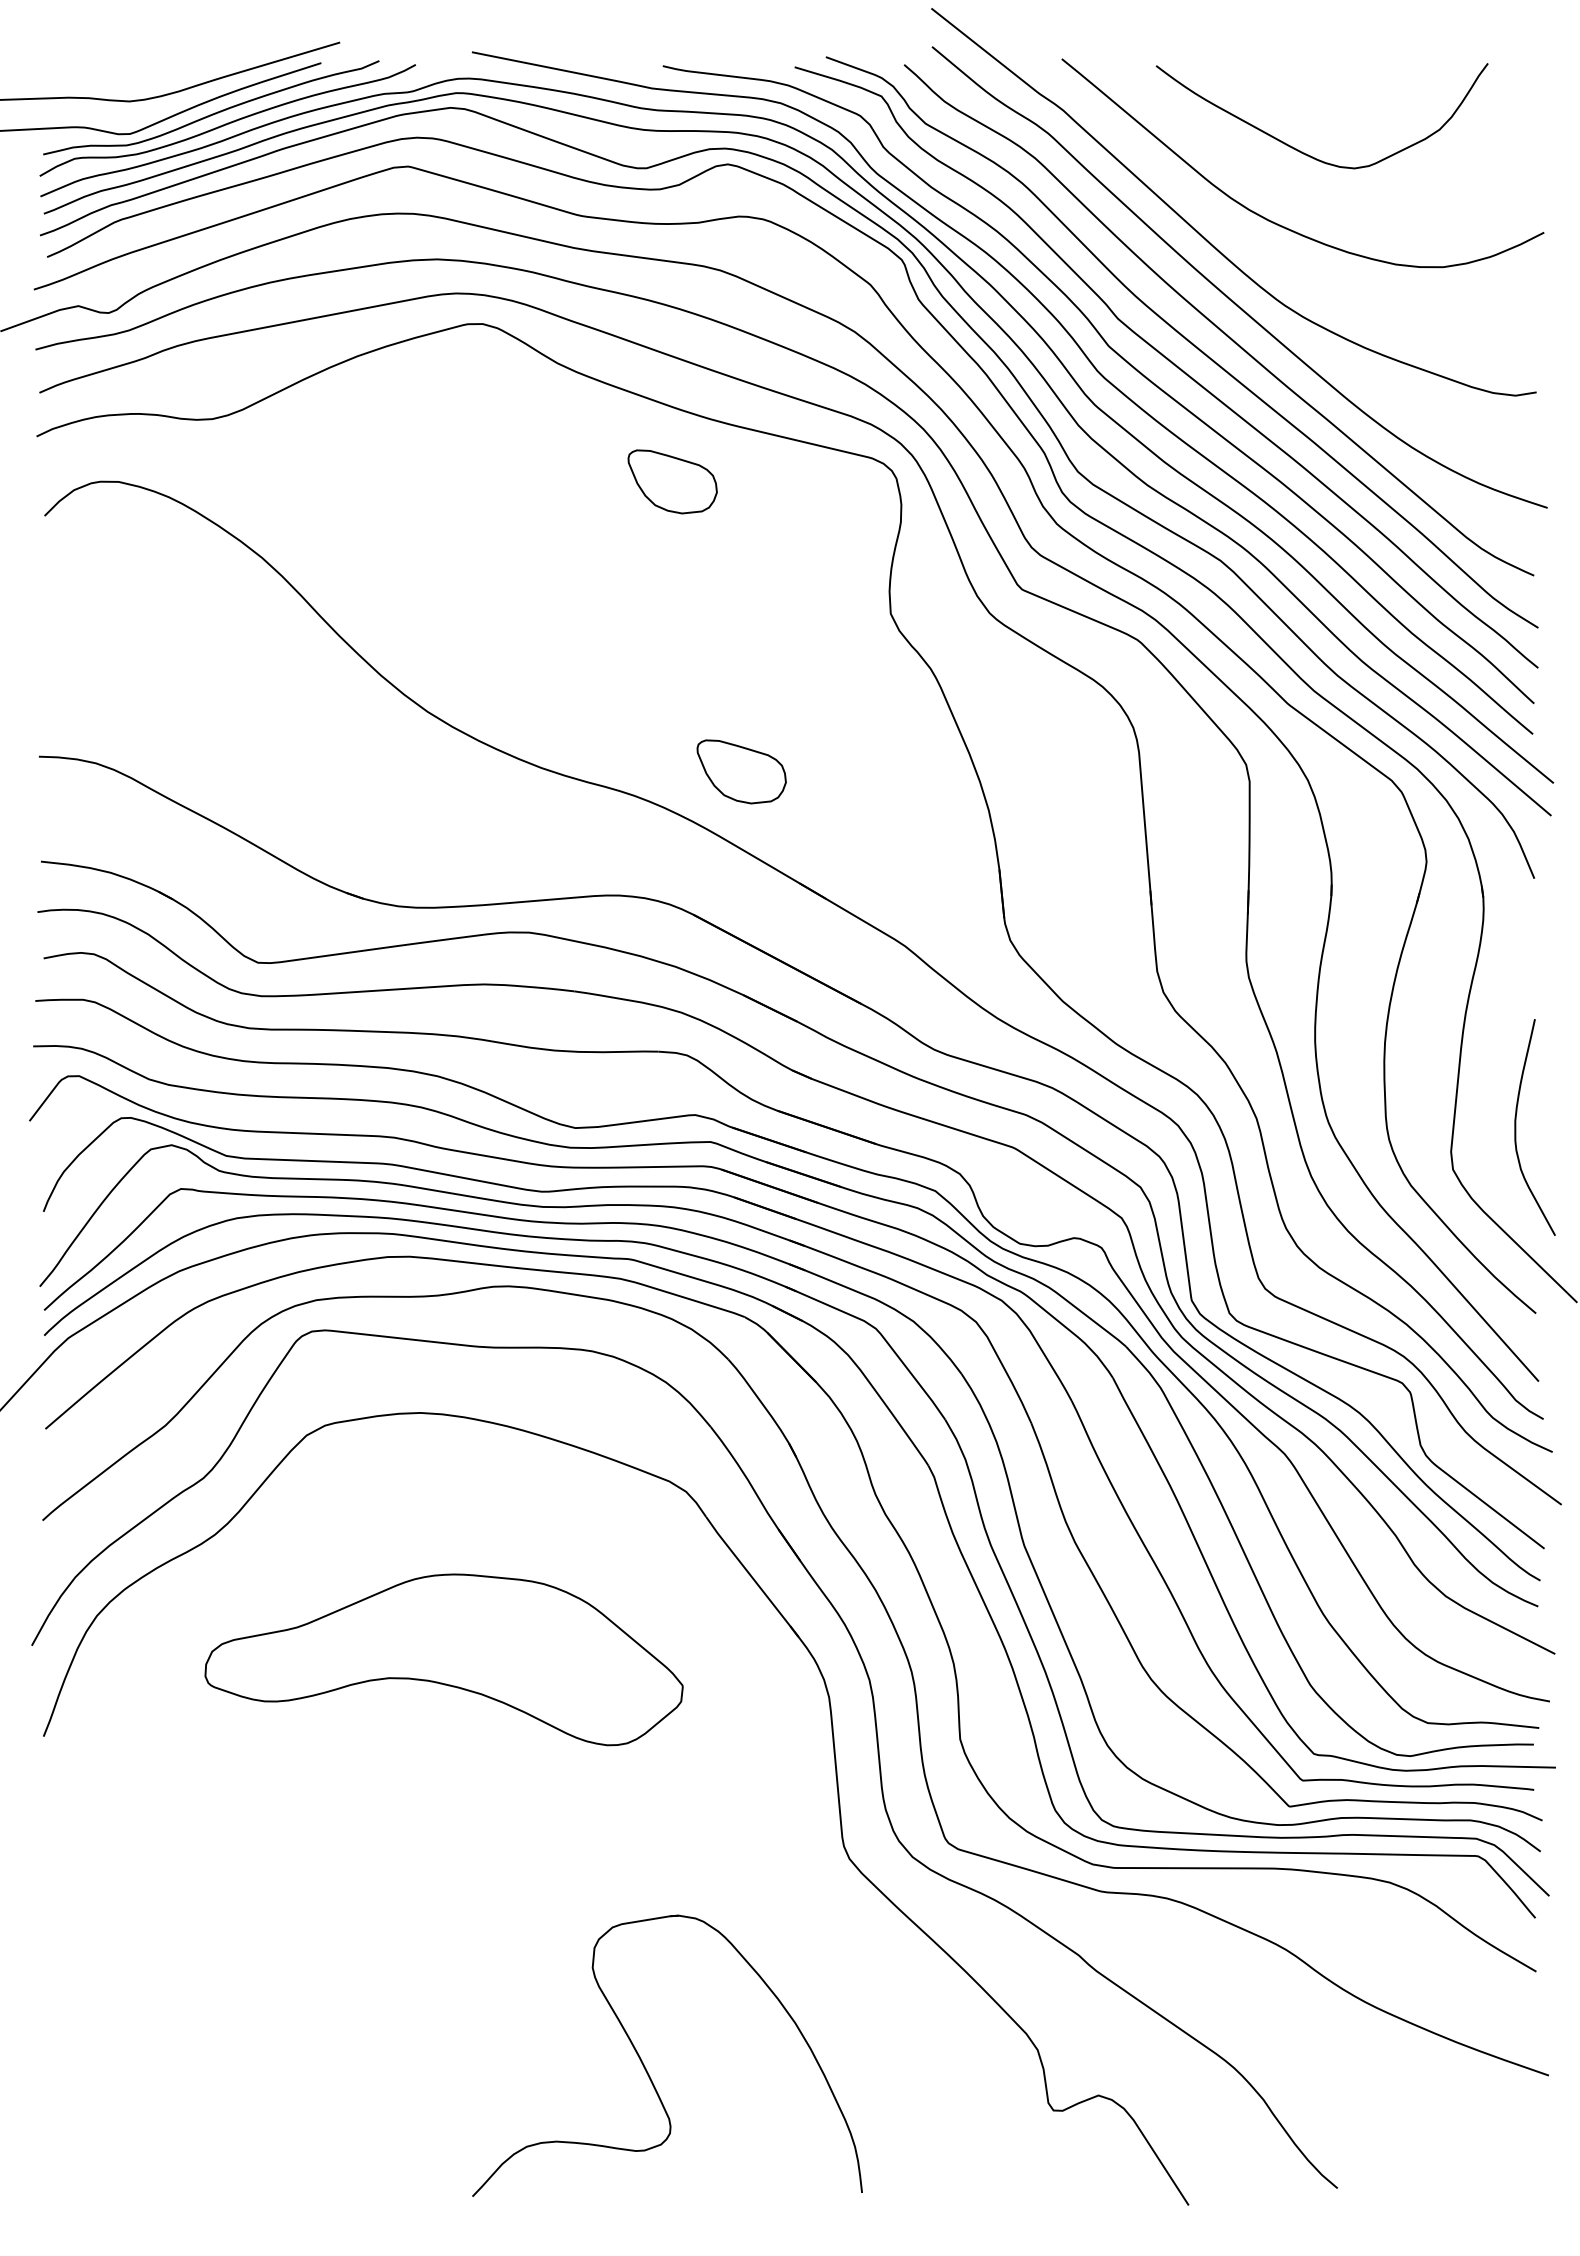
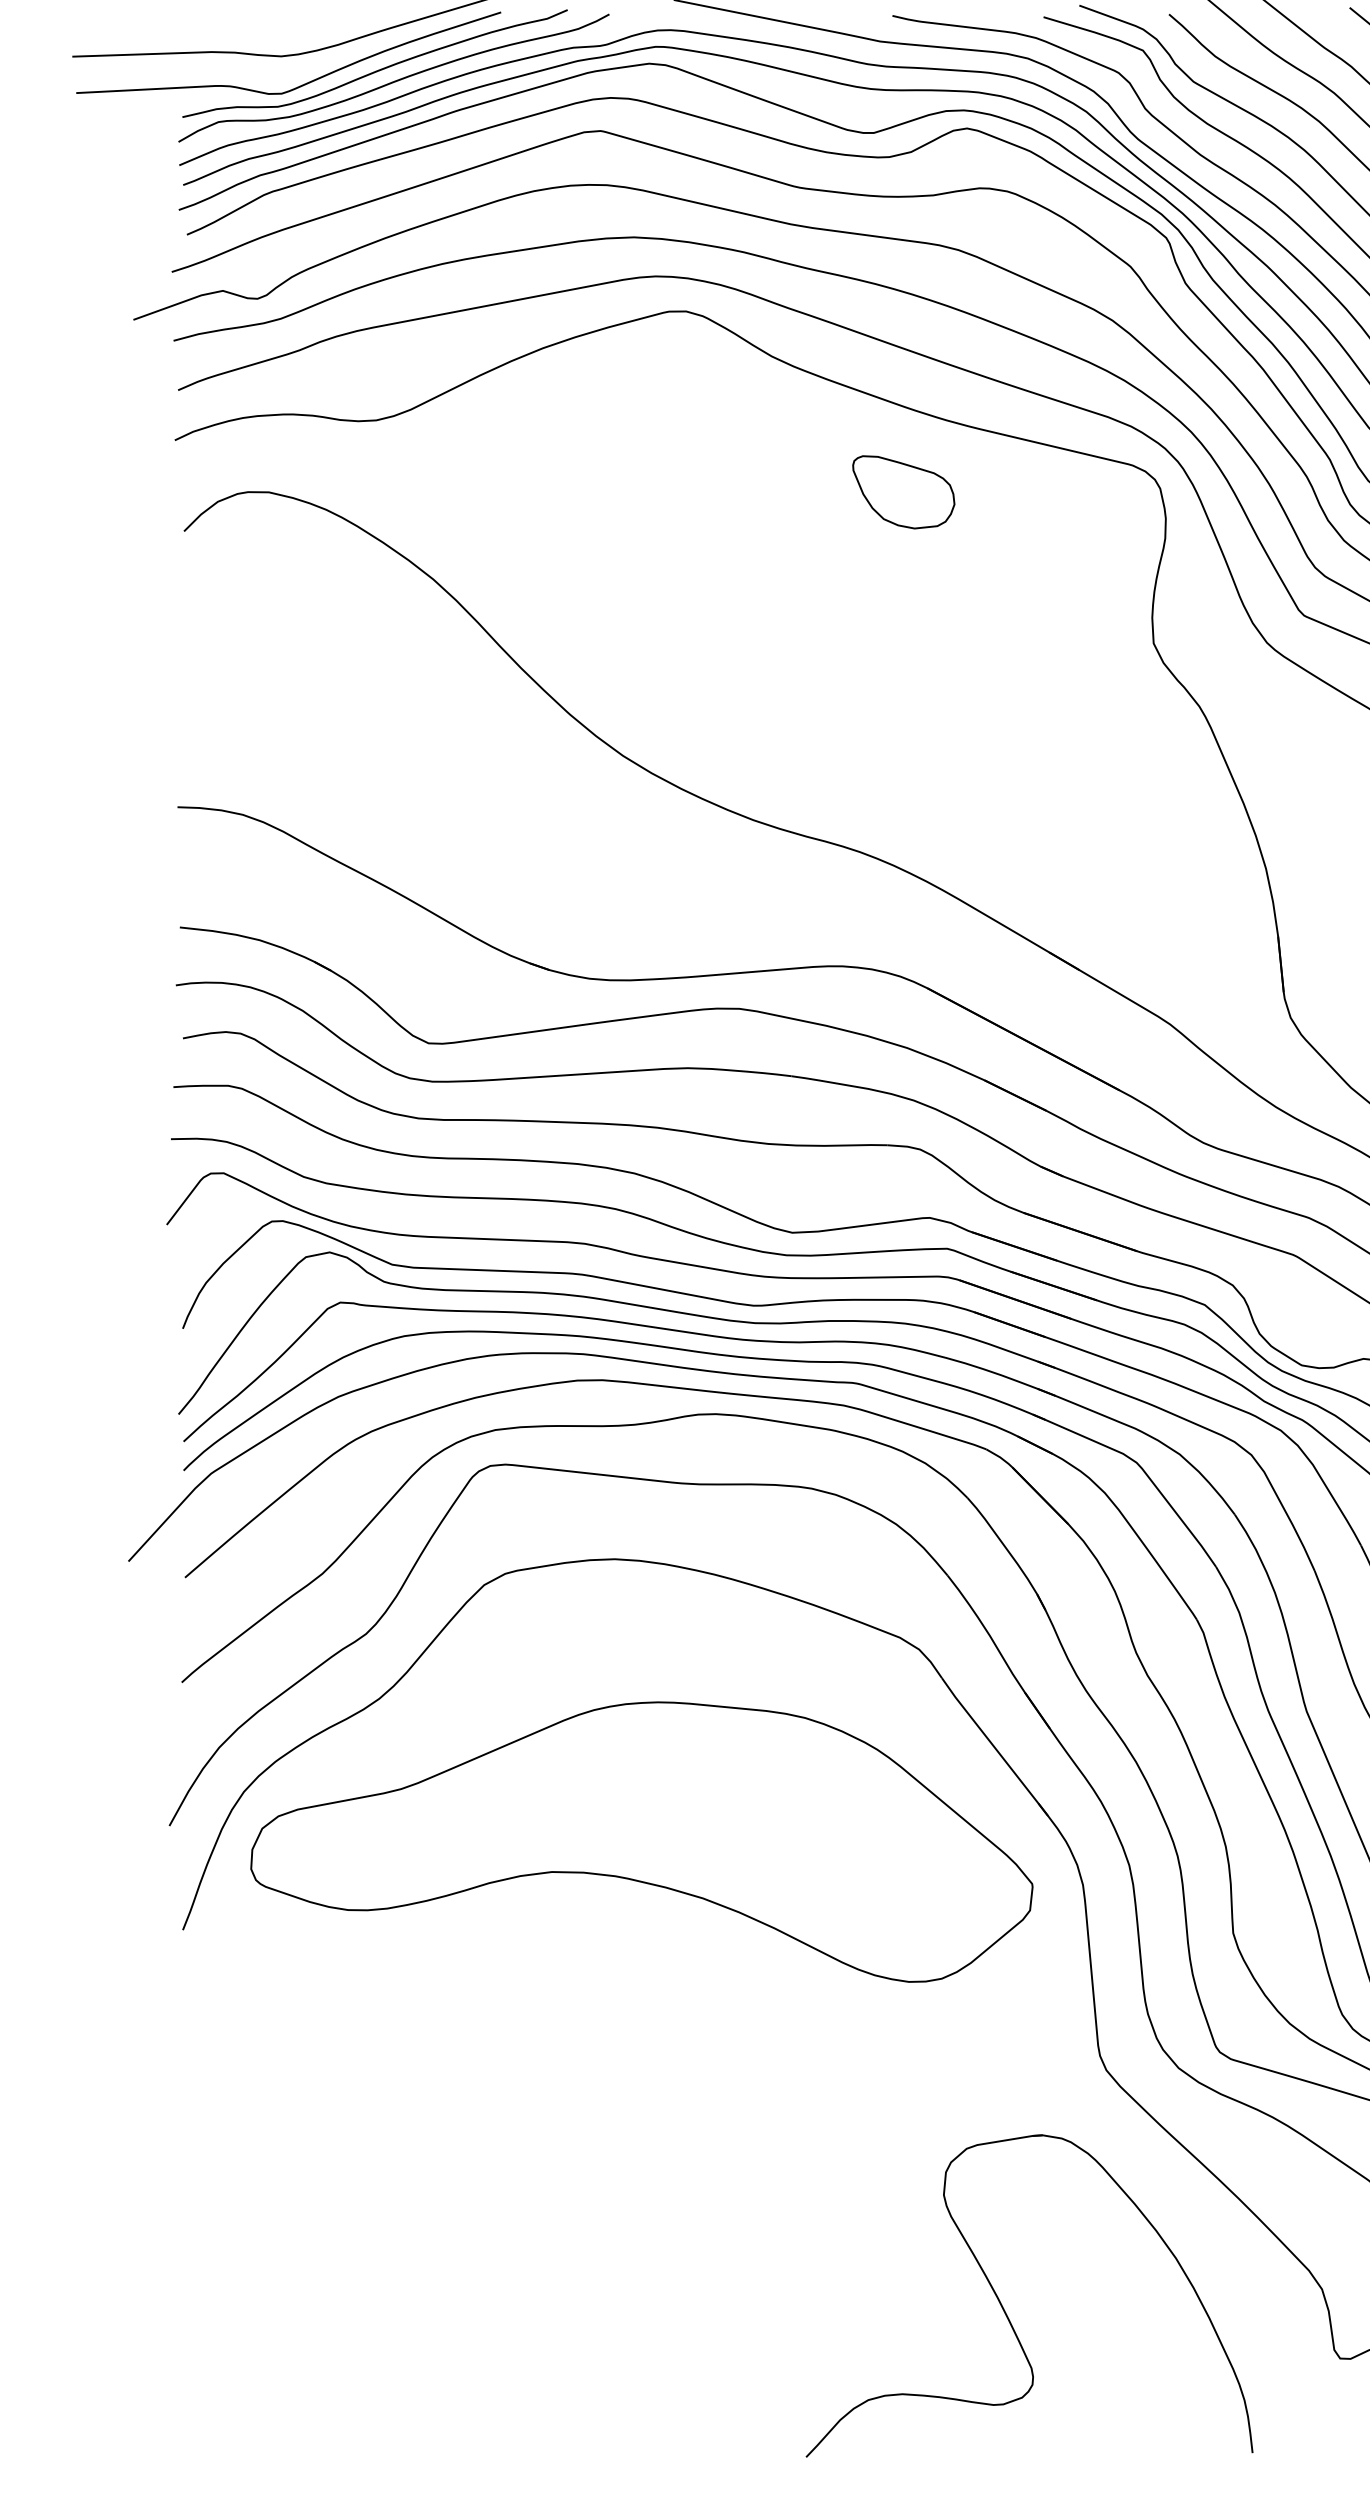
part: (741, 771) -> (982, 824), removed
part: (443, 1659) -> (641, 1841), size x1.43
part: (645, 2066) -> (1004, 2308), moved

